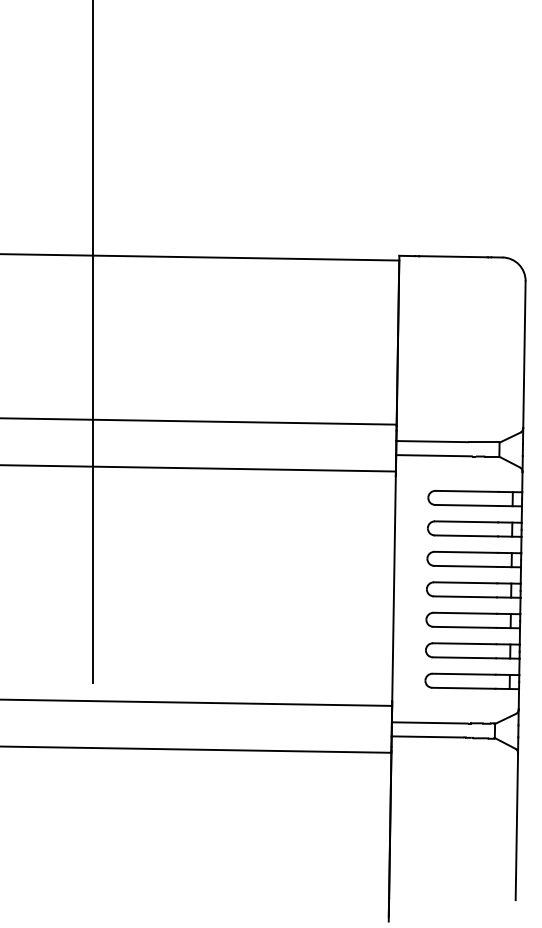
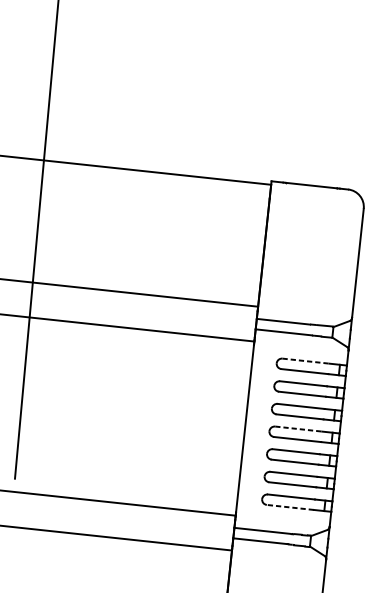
line: (467, 491) -> (306, 361), solid -> dashed
line: (465, 582) -> (298, 428), solid -> dashed
line: (463, 688) -> (289, 507), solid -> dashed

